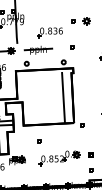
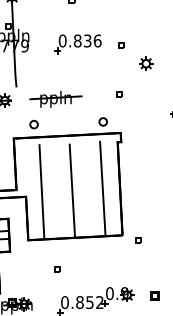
part: (86, 21) -> (145, 64), moved
part: (49, 32) -> (76, 43), moved
line: (46, 98) -> (70, 189), added
line: (30, 99) -> (41, 191), added

